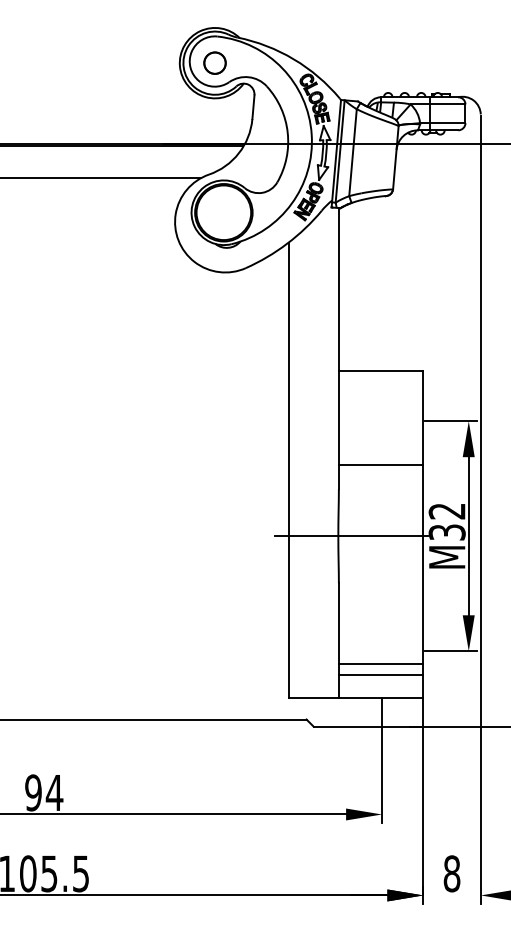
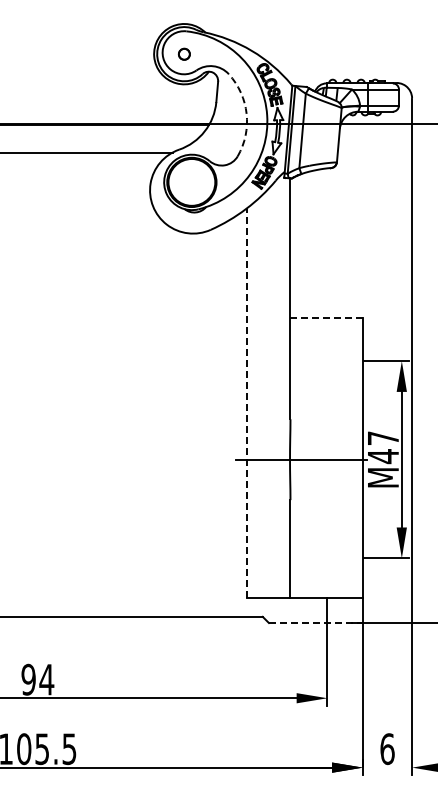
circle: (215, 63) -> (184, 54), size x0.6
arc: (287, 132) -> (246, 113), solid -> dashed
line: (382, 370) -> (327, 317), solid -> dashed
line: (380, 464) -> (326, 398), removed
line: (288, 469) -> (247, 402), solid -> dashed
text: (447, 521) -> (383, 447), M32 -> M47
line: (380, 664) -> (326, 569), removed
line: (380, 674) -> (326, 578), removed
line: (368, 727) -> (315, 623), solid -> dashed
text: (452, 873) -> (387, 748), 8 -> 6

